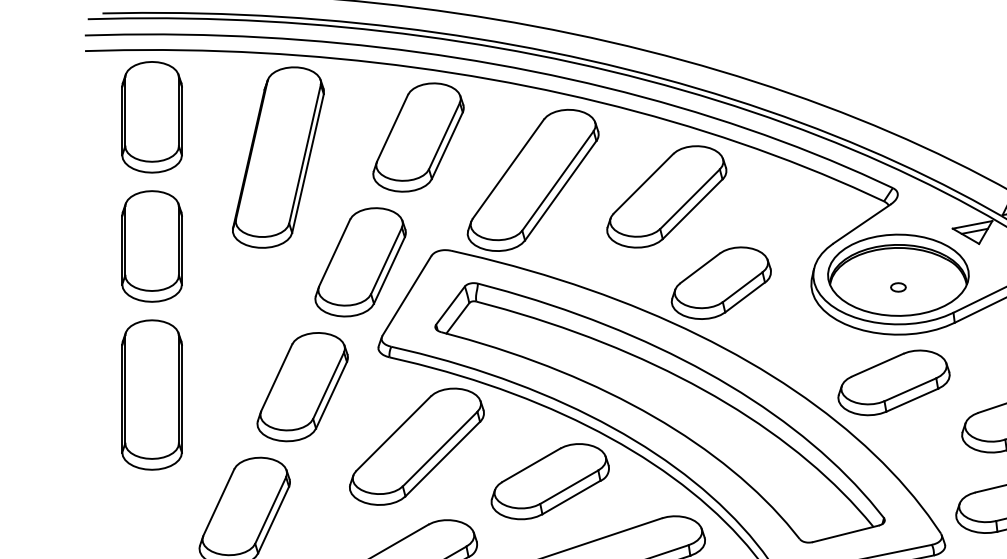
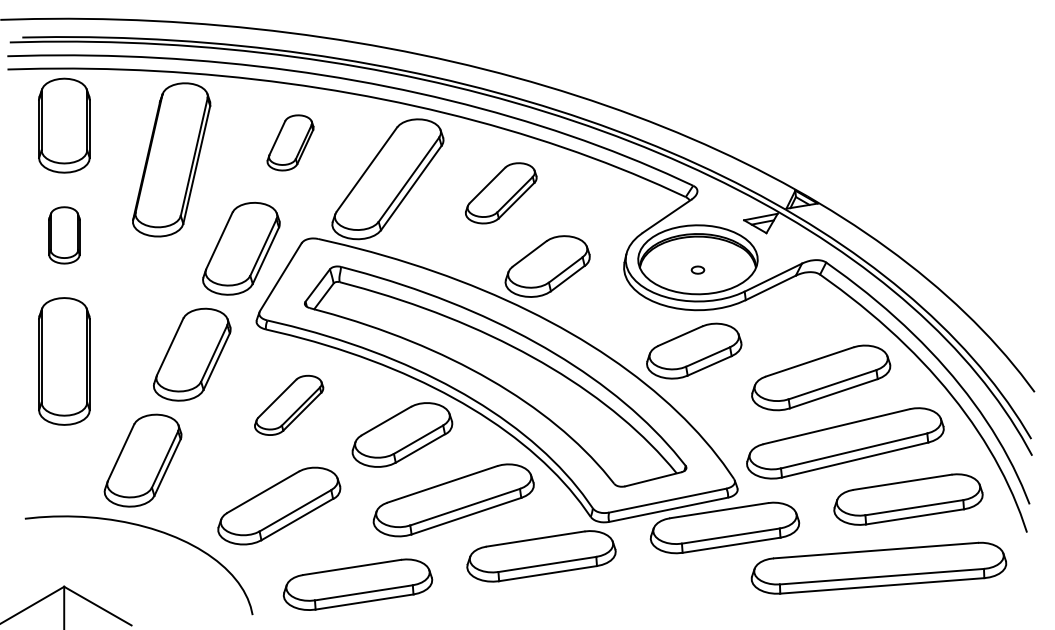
part: (418, 137) -> (290, 142), size x0.6
part: (665, 197) -> (500, 193), size x0.7
part: (152, 246) -> (64, 235), size x0.6
part: (416, 446) -> (288, 405), size x0.6

